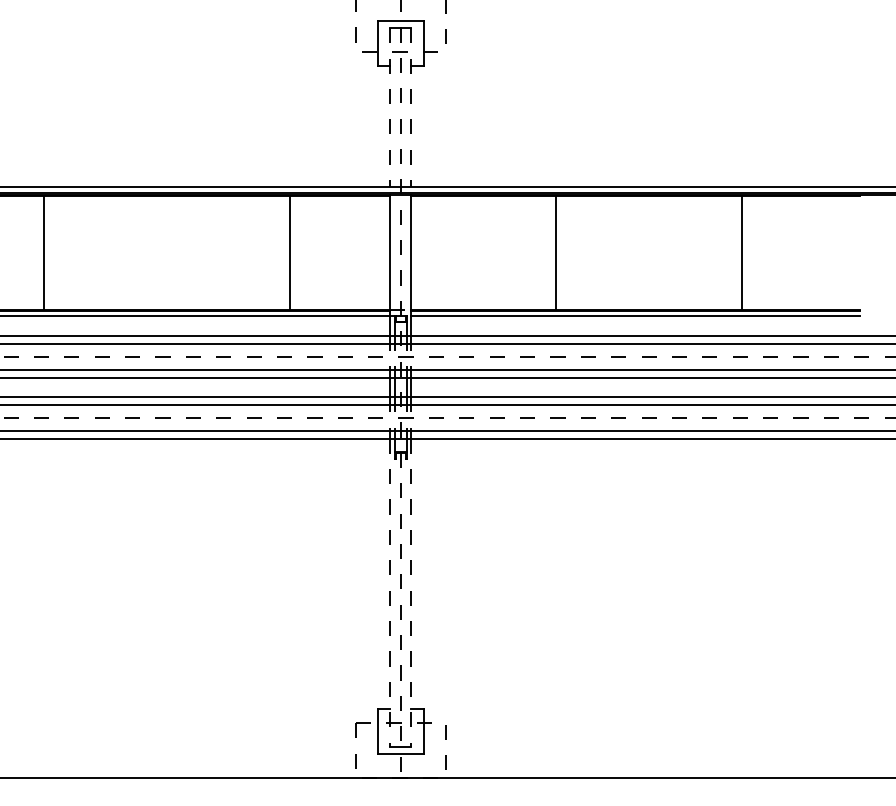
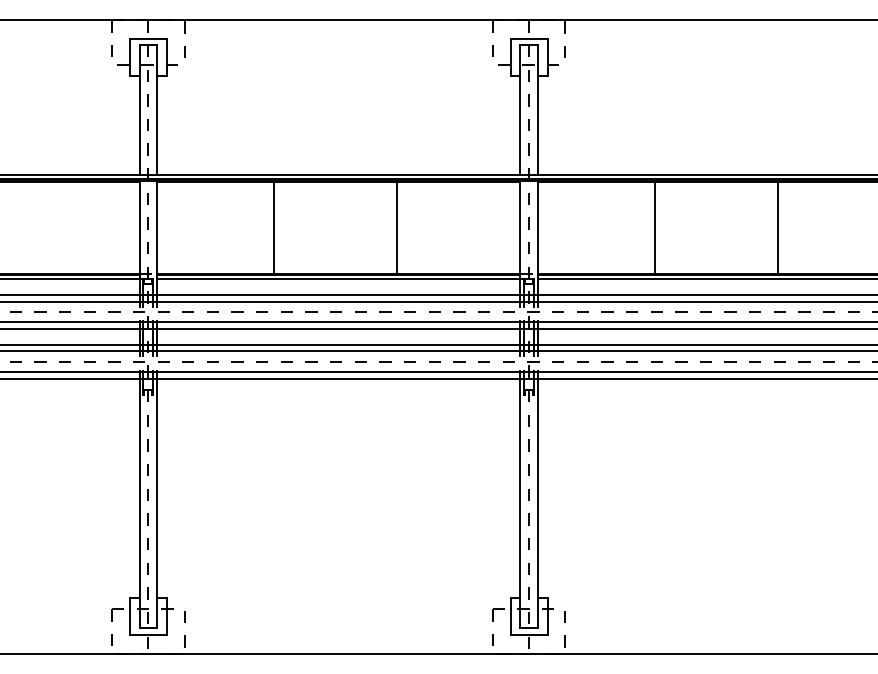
line: (390, 108) -> (520, 110), dashed -> solid
line: (411, 108) -> (537, 110), dashed -> solid
line: (43, 252) -> (273, 227), moved
line: (290, 252) -> (397, 227), moved
line: (742, 252) -> (778, 227), moved
line: (390, 592) -> (520, 503), dashed -> solid
line: (411, 592) -> (537, 503), dashed -> solid

